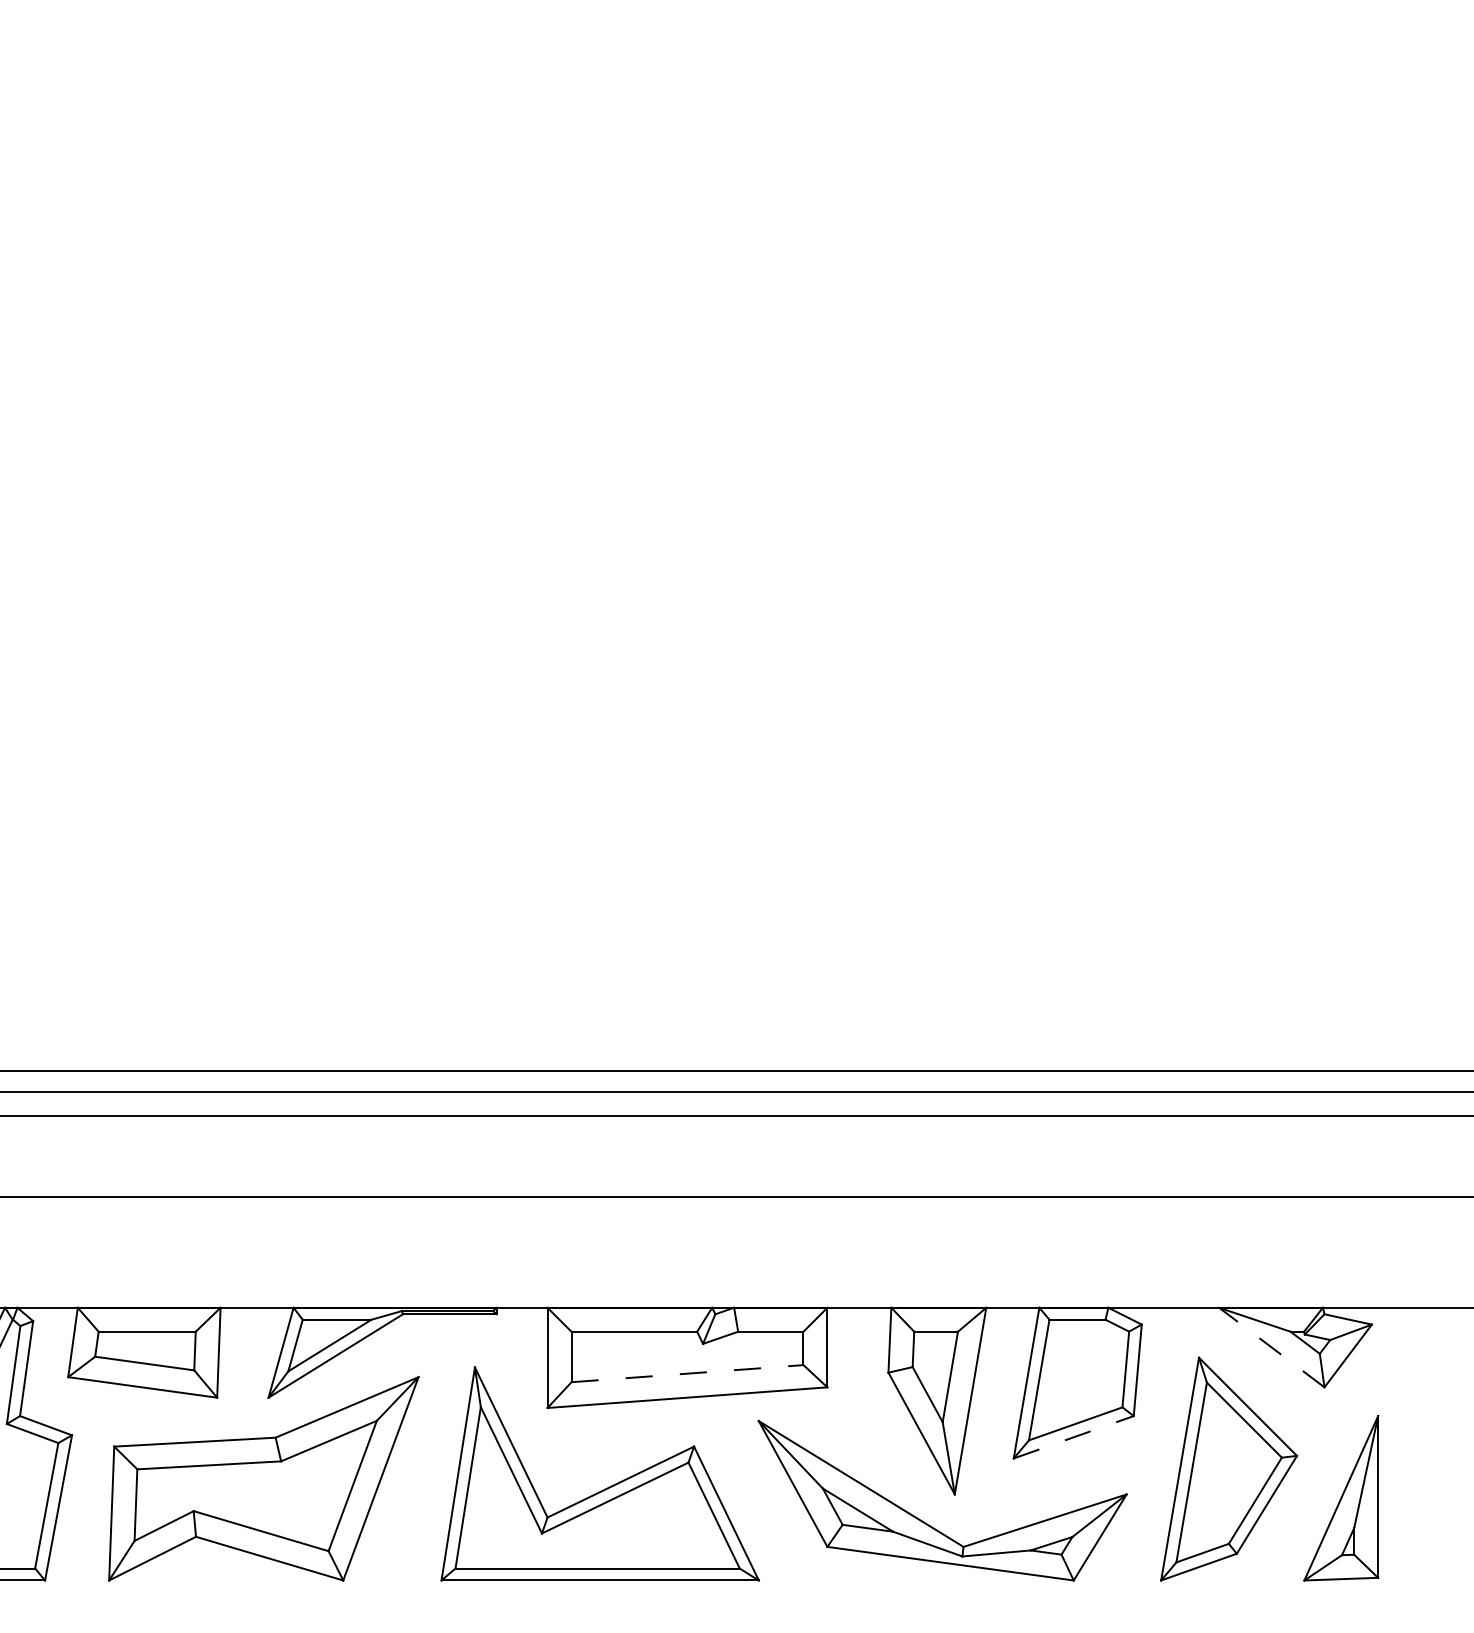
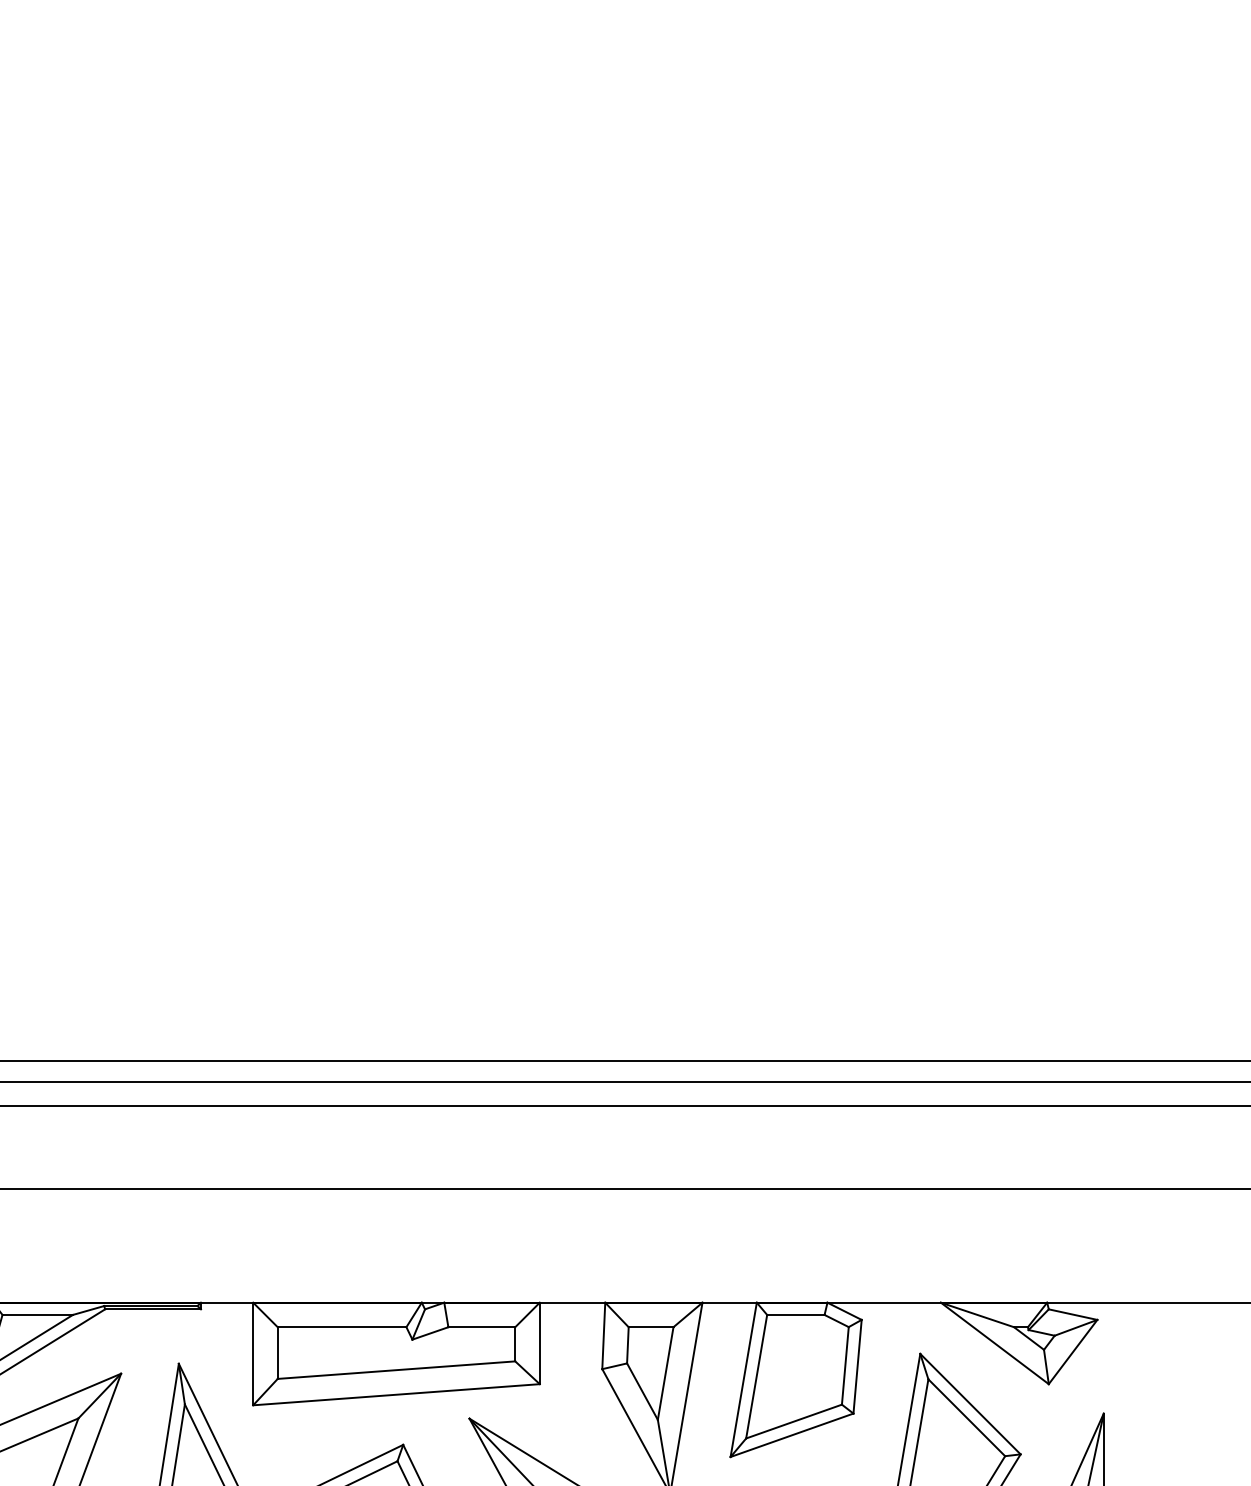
line: (1271, 1347) -> (994, 1343), dashed -> solid
line: (687, 1373) -> (396, 1369), dashed -> solid
line: (1073, 1437) -> (791, 1435), dashed -> solid

